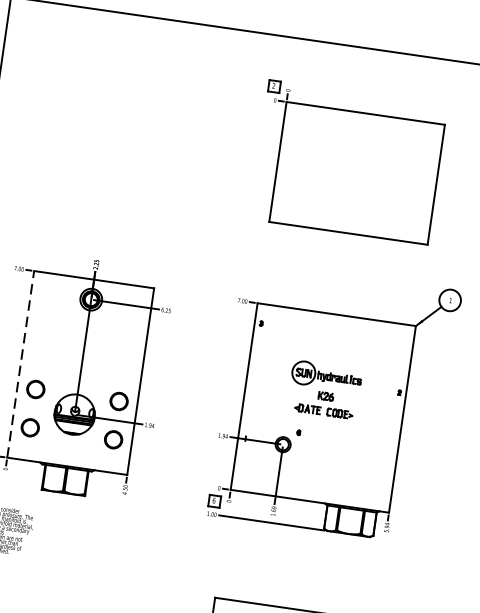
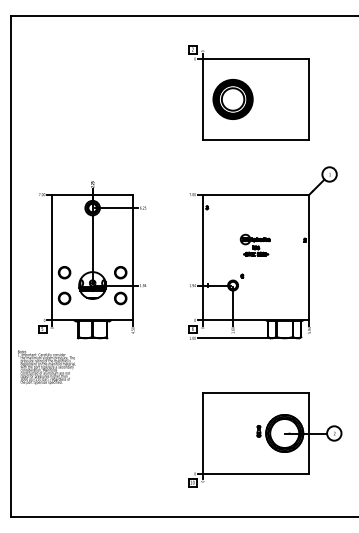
part: (322, 168) -> (232, 99), added
line: (21, 364) -> (52, 257), dashed -> solid
part: (323, 388) -> (254, 244), size x0.62

